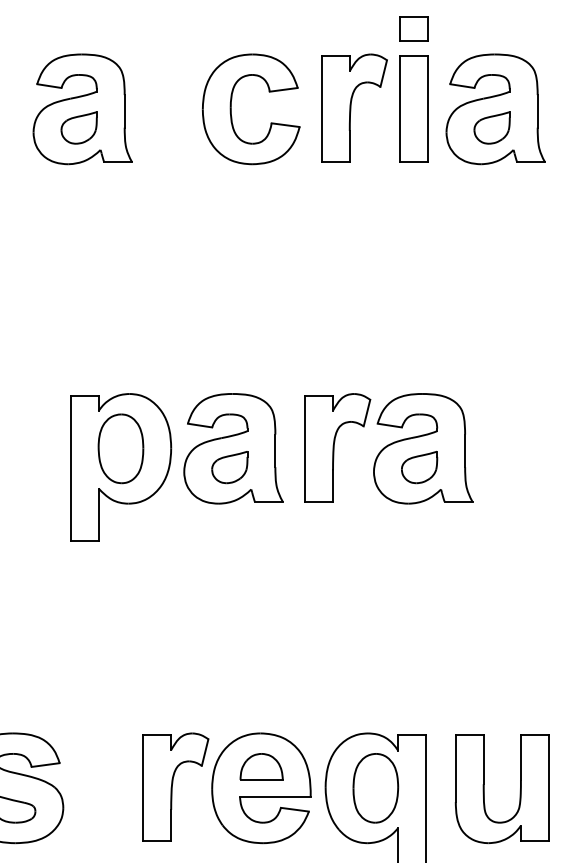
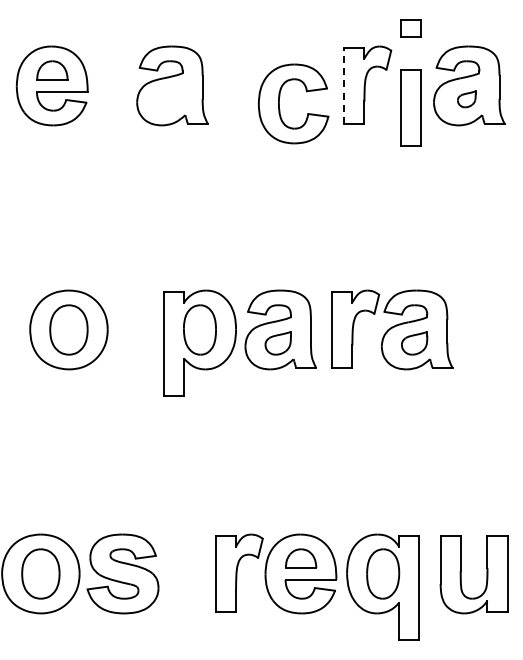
part: (231, 108) -> (279, 103), moved
line: (322, 108) -> (344, 85), solid -> dashed
part: (413, 108) -> (410, 107), moved
part: (78, 128) -> (169, 99), removed
part: (491, 128) -> (466, 99), size x0.7

